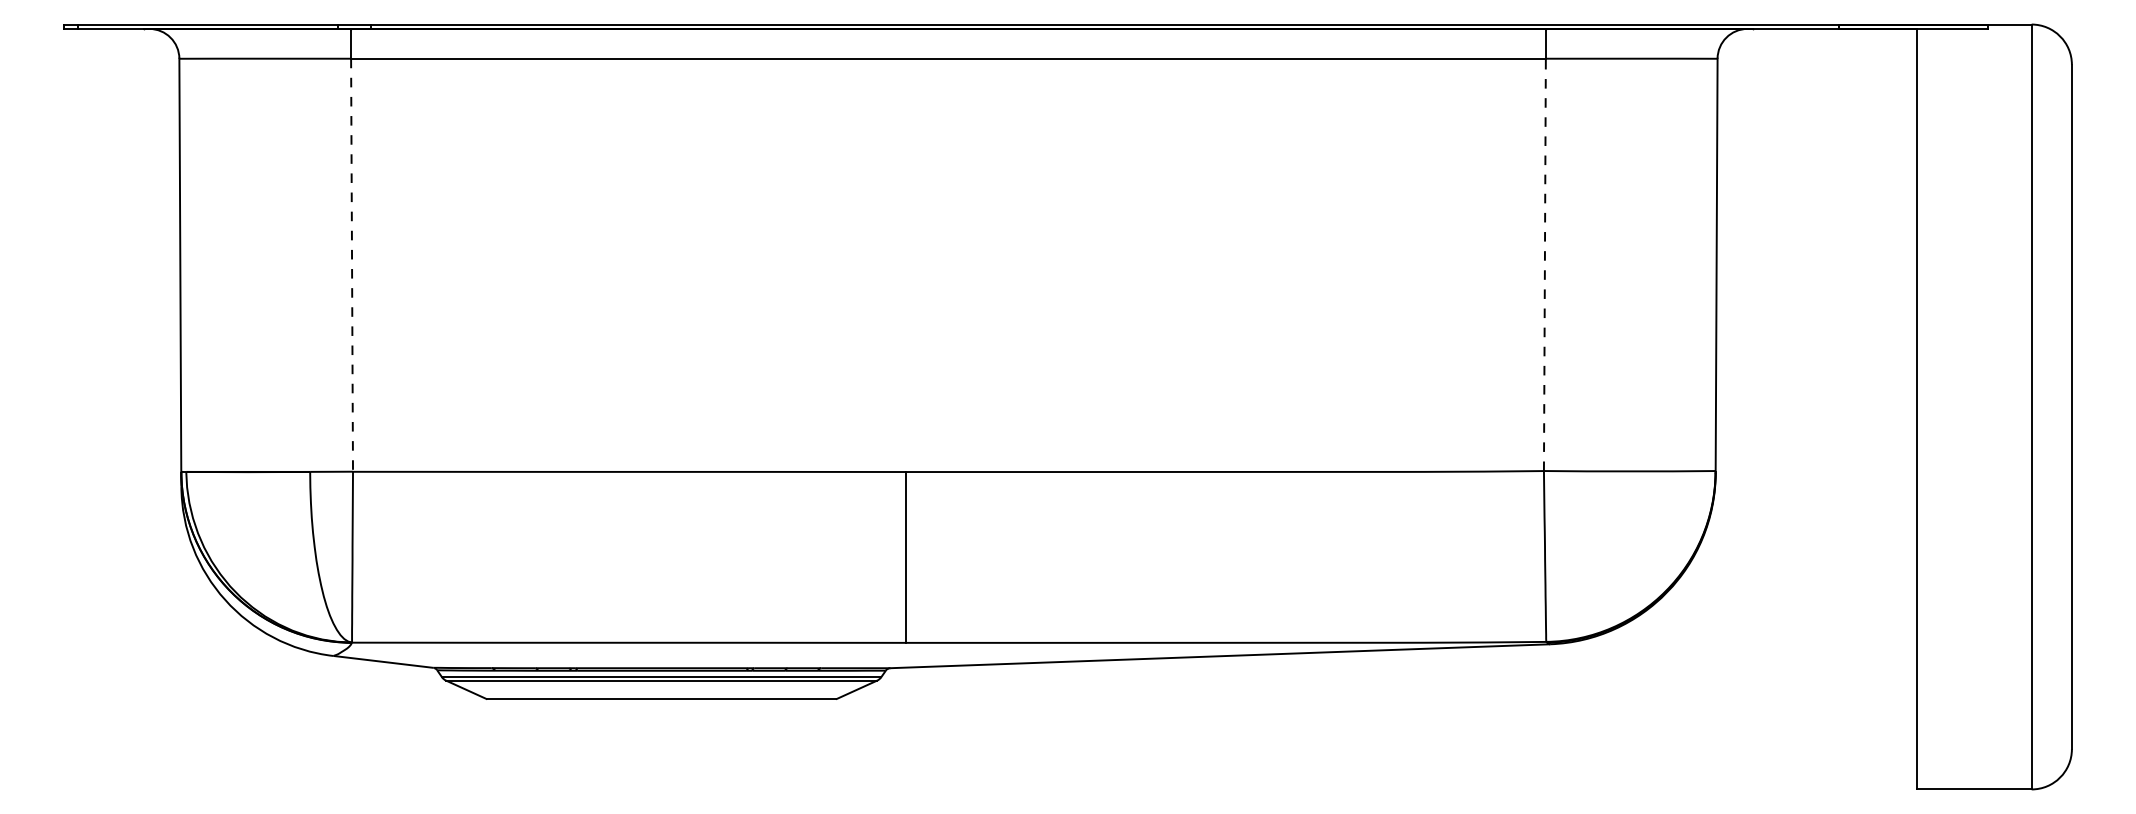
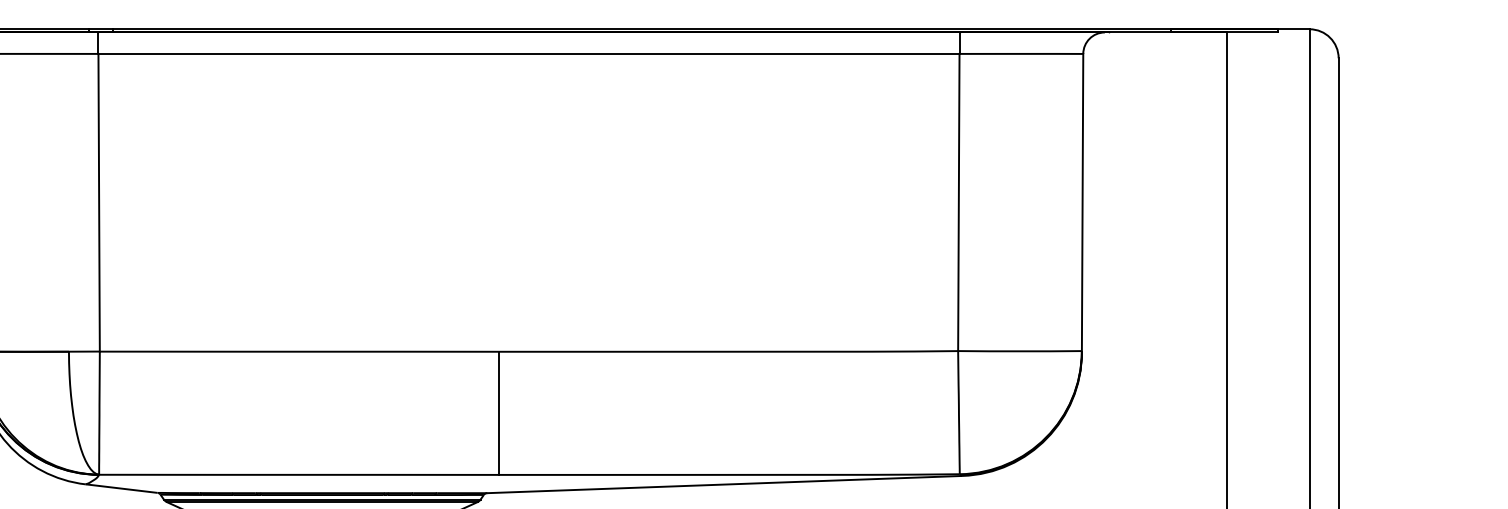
line: (1544, 264) -> (958, 202), dashed -> solid
line: (352, 265) -> (99, 202), dashed -> solid

